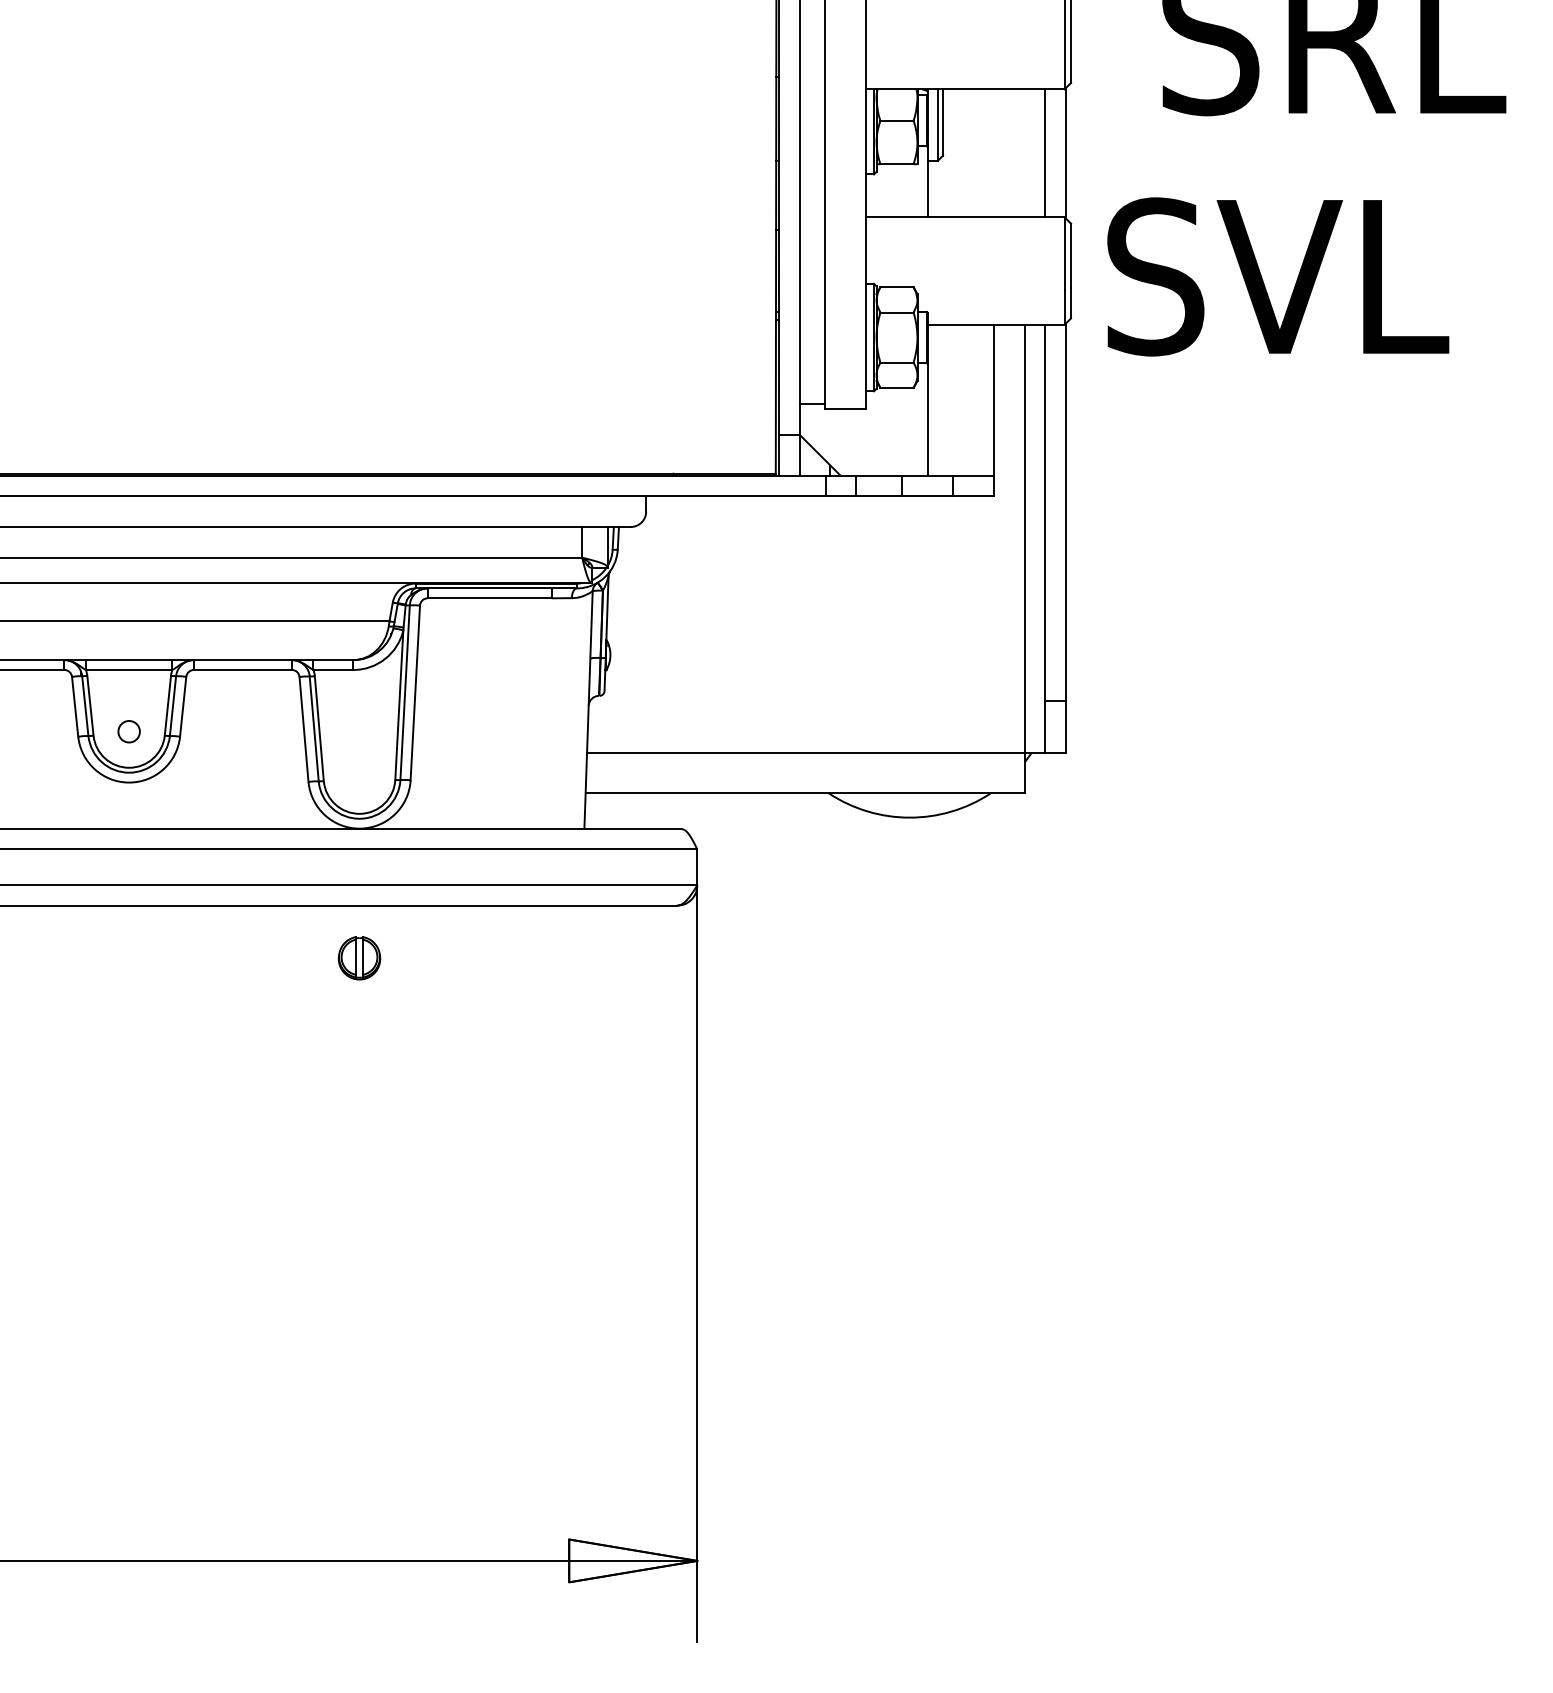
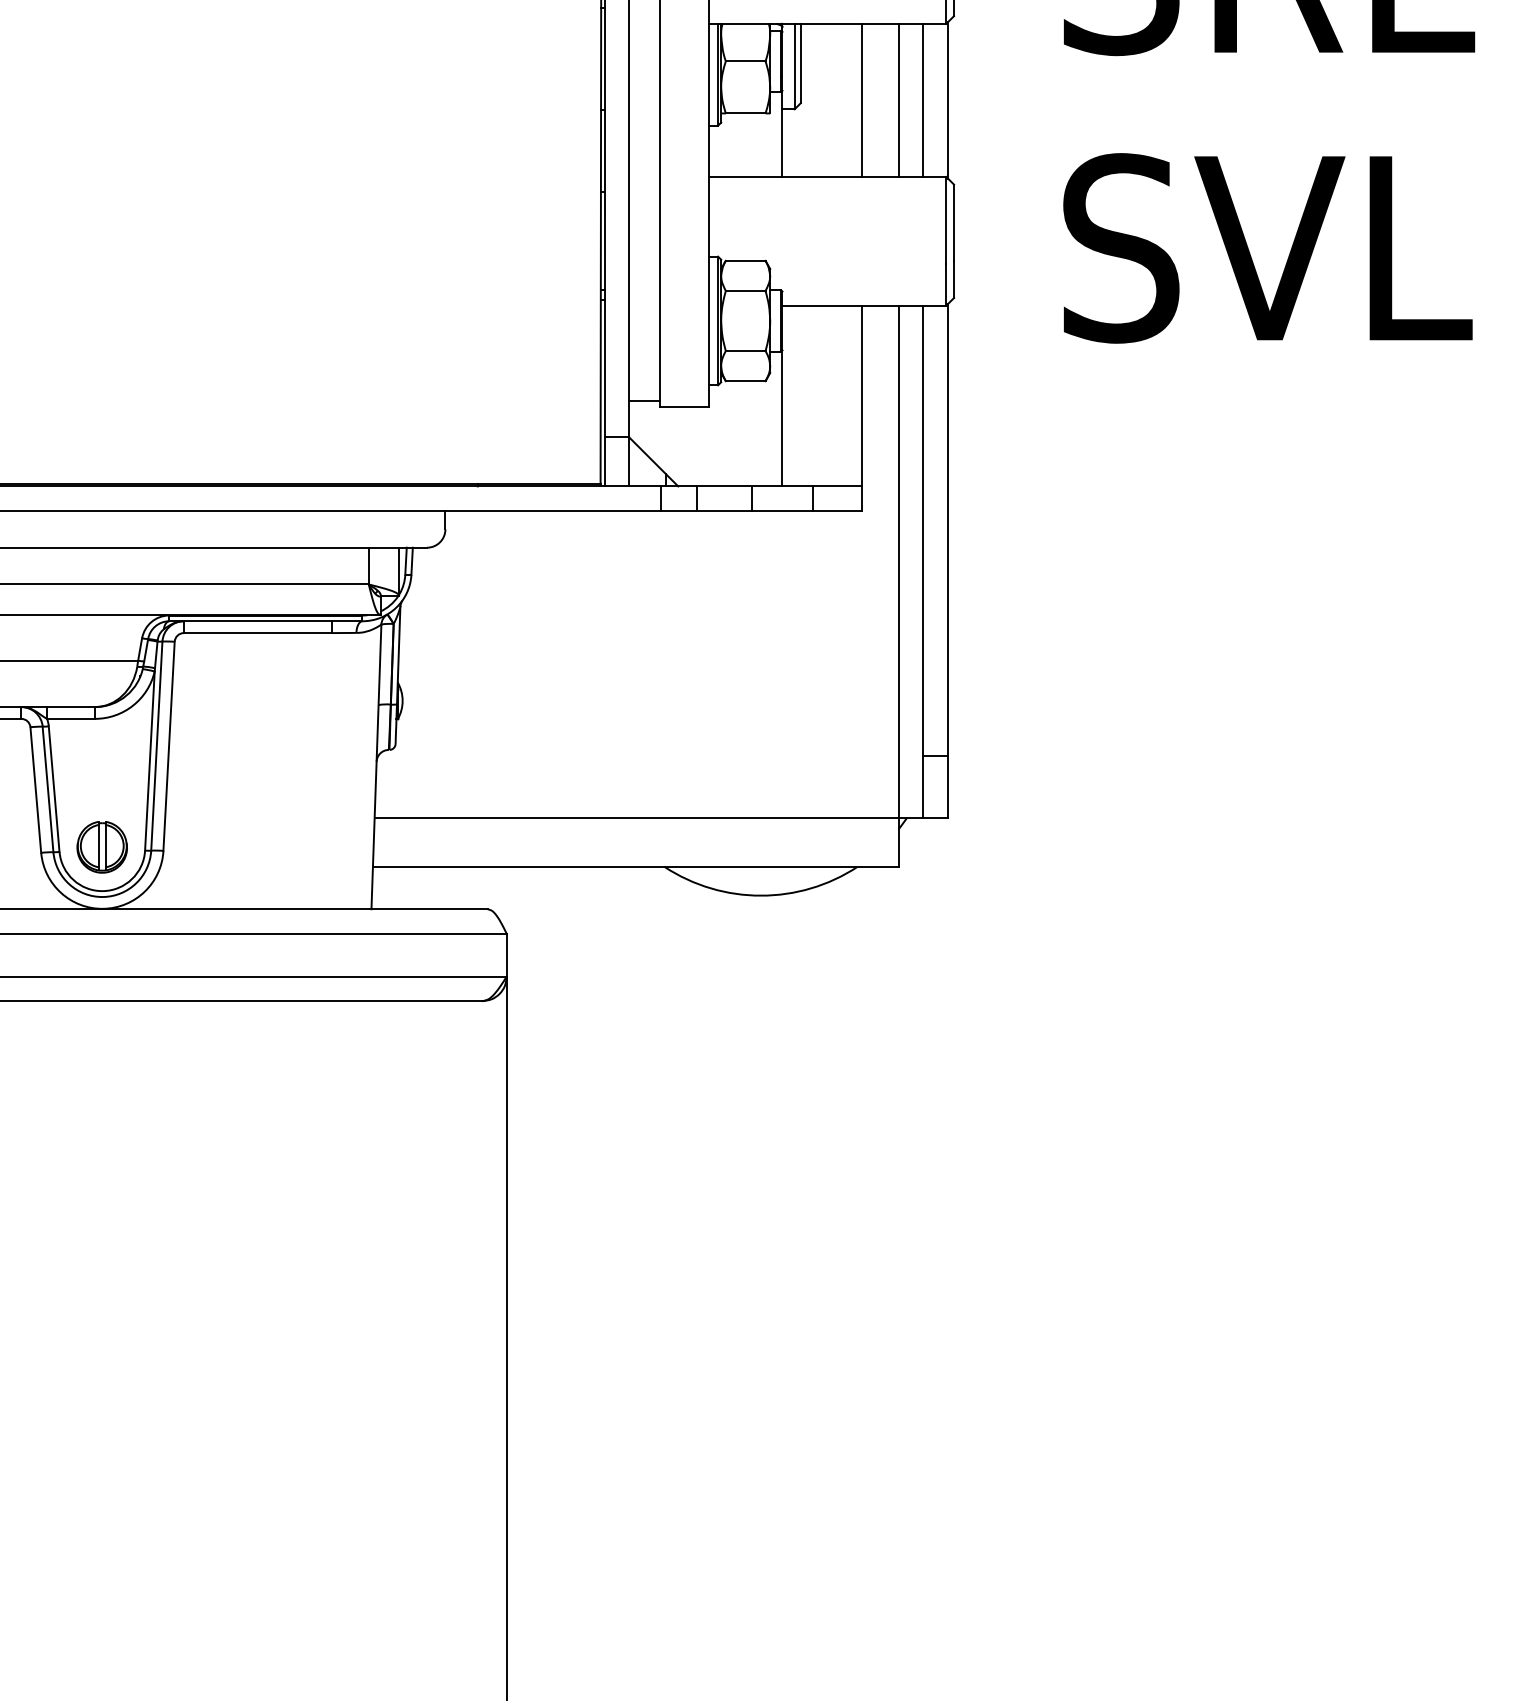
line: (994, 153) -> (862, 100), added
line: (1024, 153) -> (898, 100), added
text: (1278, 276) -> (1268, 247), moved
part: (359, 958) -> (102, 847), moved

